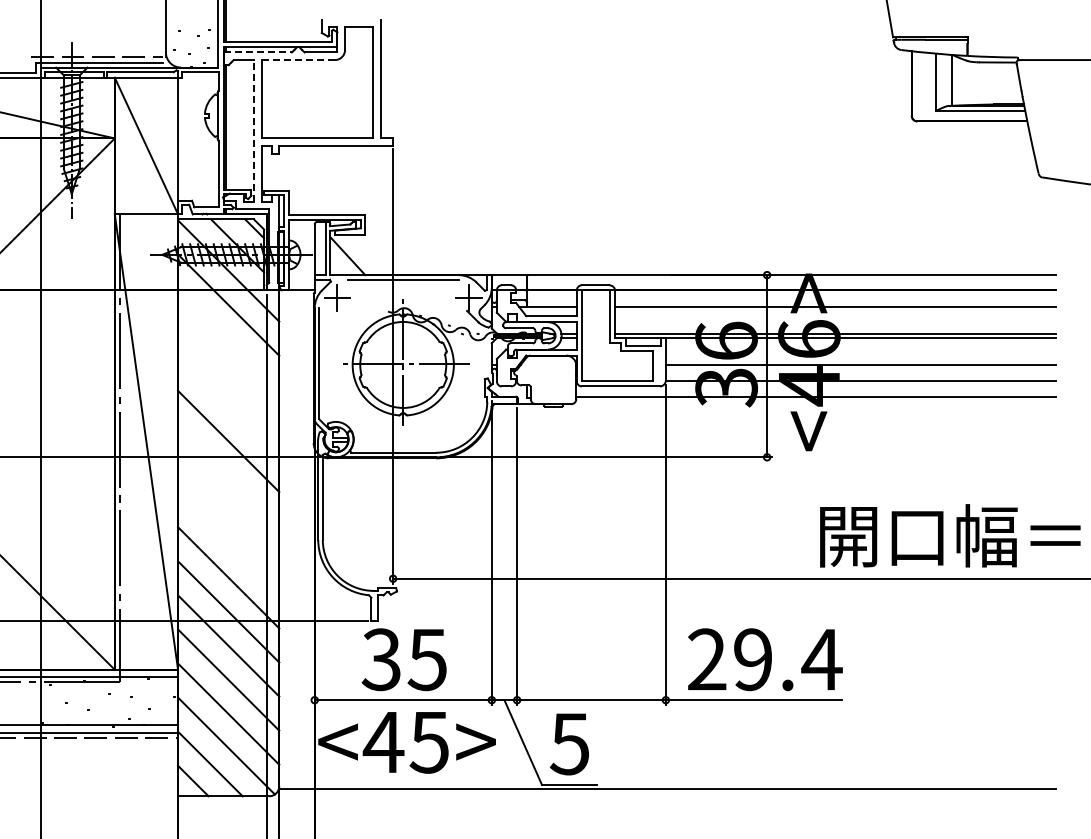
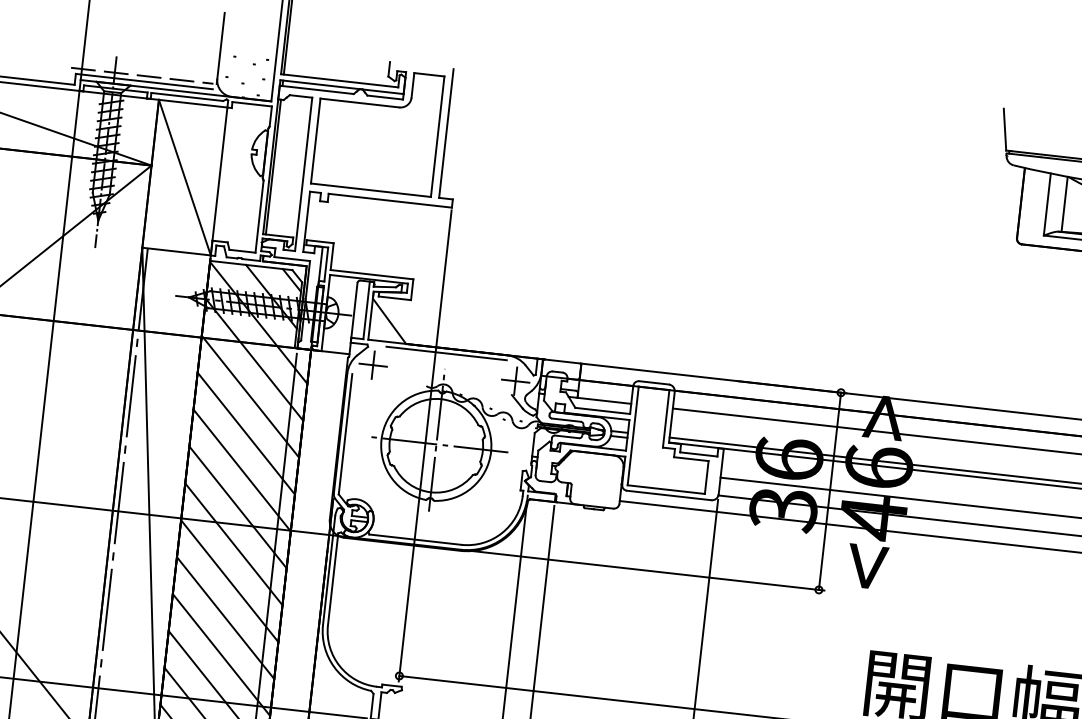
line: (258, 52) -> (317, 89), dashed -> solid
line: (298, 60) -> (359, 103), dashed -> solid
line: (254, 130) -> (303, 173), dashed -> solid
line: (228, 338) -> (250, 395), added
line: (228, 372) -> (246, 432), added
line: (228, 406) -> (242, 469), added
line: (228, 475) -> (233, 544), added
line: (228, 509) -> (229, 581), added
line: (228, 543) -> (225, 617), added

